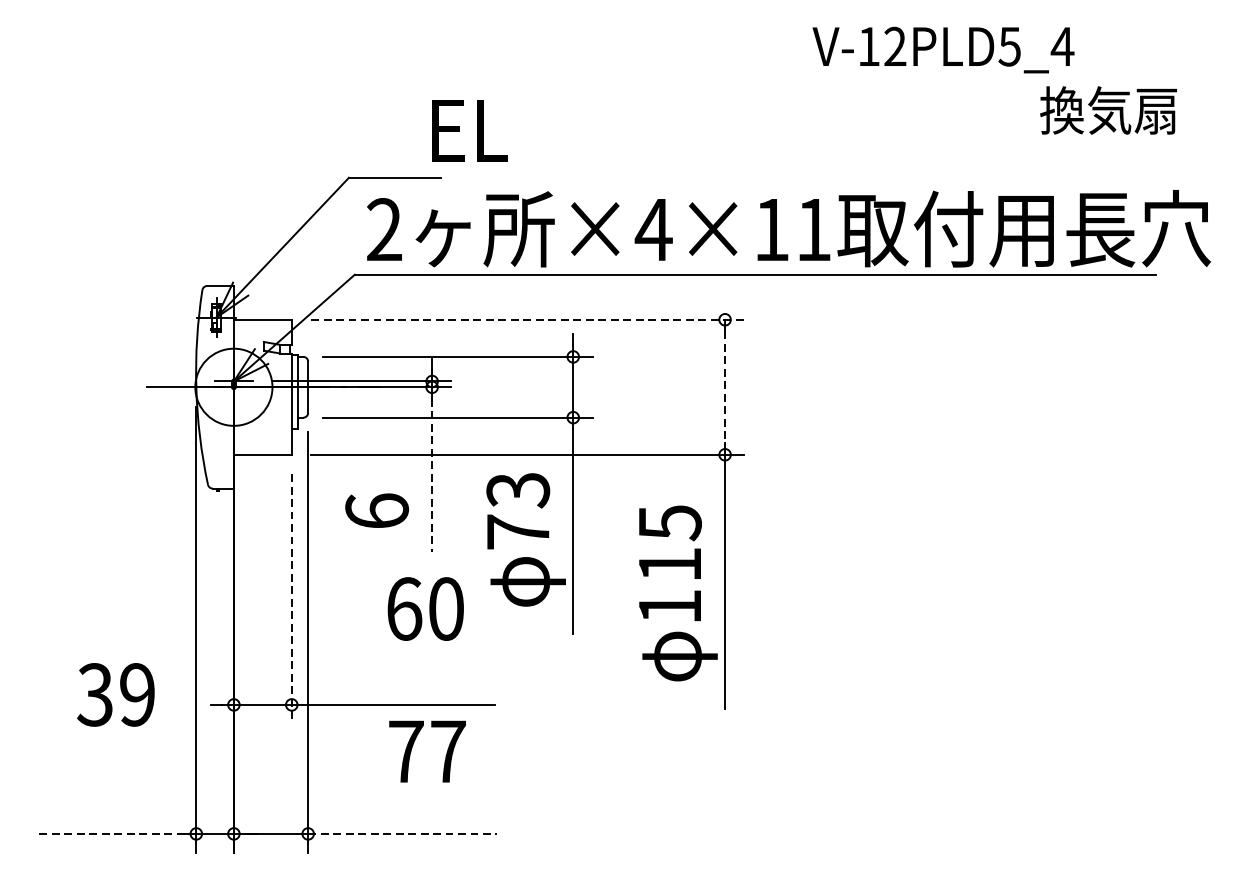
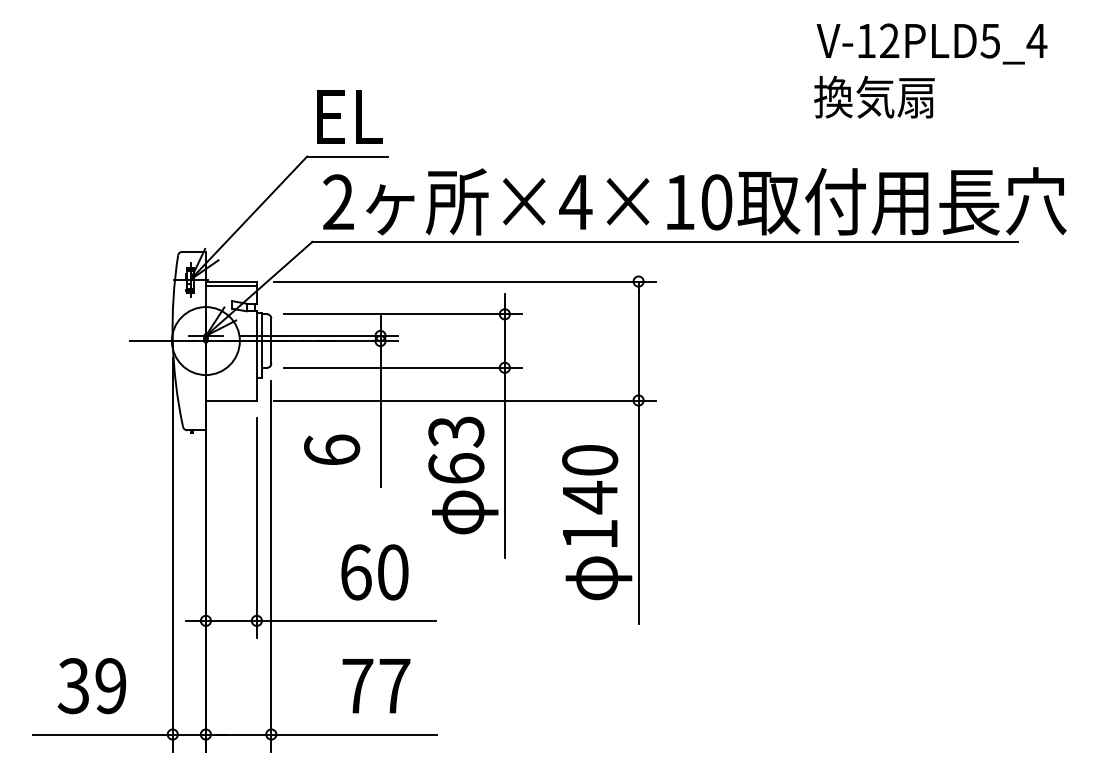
text: (942, 49) -> (931, 43), moved
text: (1108, 109) -> (874, 96), moved
text: (469, 130) -> (349, 116), moved
text: (813, 230) -> (716, 202), ×4×11 -> ×4×10
line: (527, 319) -> (464, 281), dashed -> solid
line: (261, 324) -> (230, 285), added
line: (724, 387) -> (638, 341), dashed -> solid
line: (432, 475) -> (380, 418), dashed -> solid
text: (518, 531) -> (456, 468), 73 -> 63
text: (670, 544) -> (590, 479), 115 -> 140
line: (291, 600) -> (256, 528), dashed -> solid
text: (425, 609) -> (374, 572), moved
text: (115, 695) -> (91, 686), moved
text: (427, 752) -> (376, 686), moved
line: (110, 833) -> (97, 734), dashed -> solid
line: (402, 833) -> (354, 734), dashed -> solid

